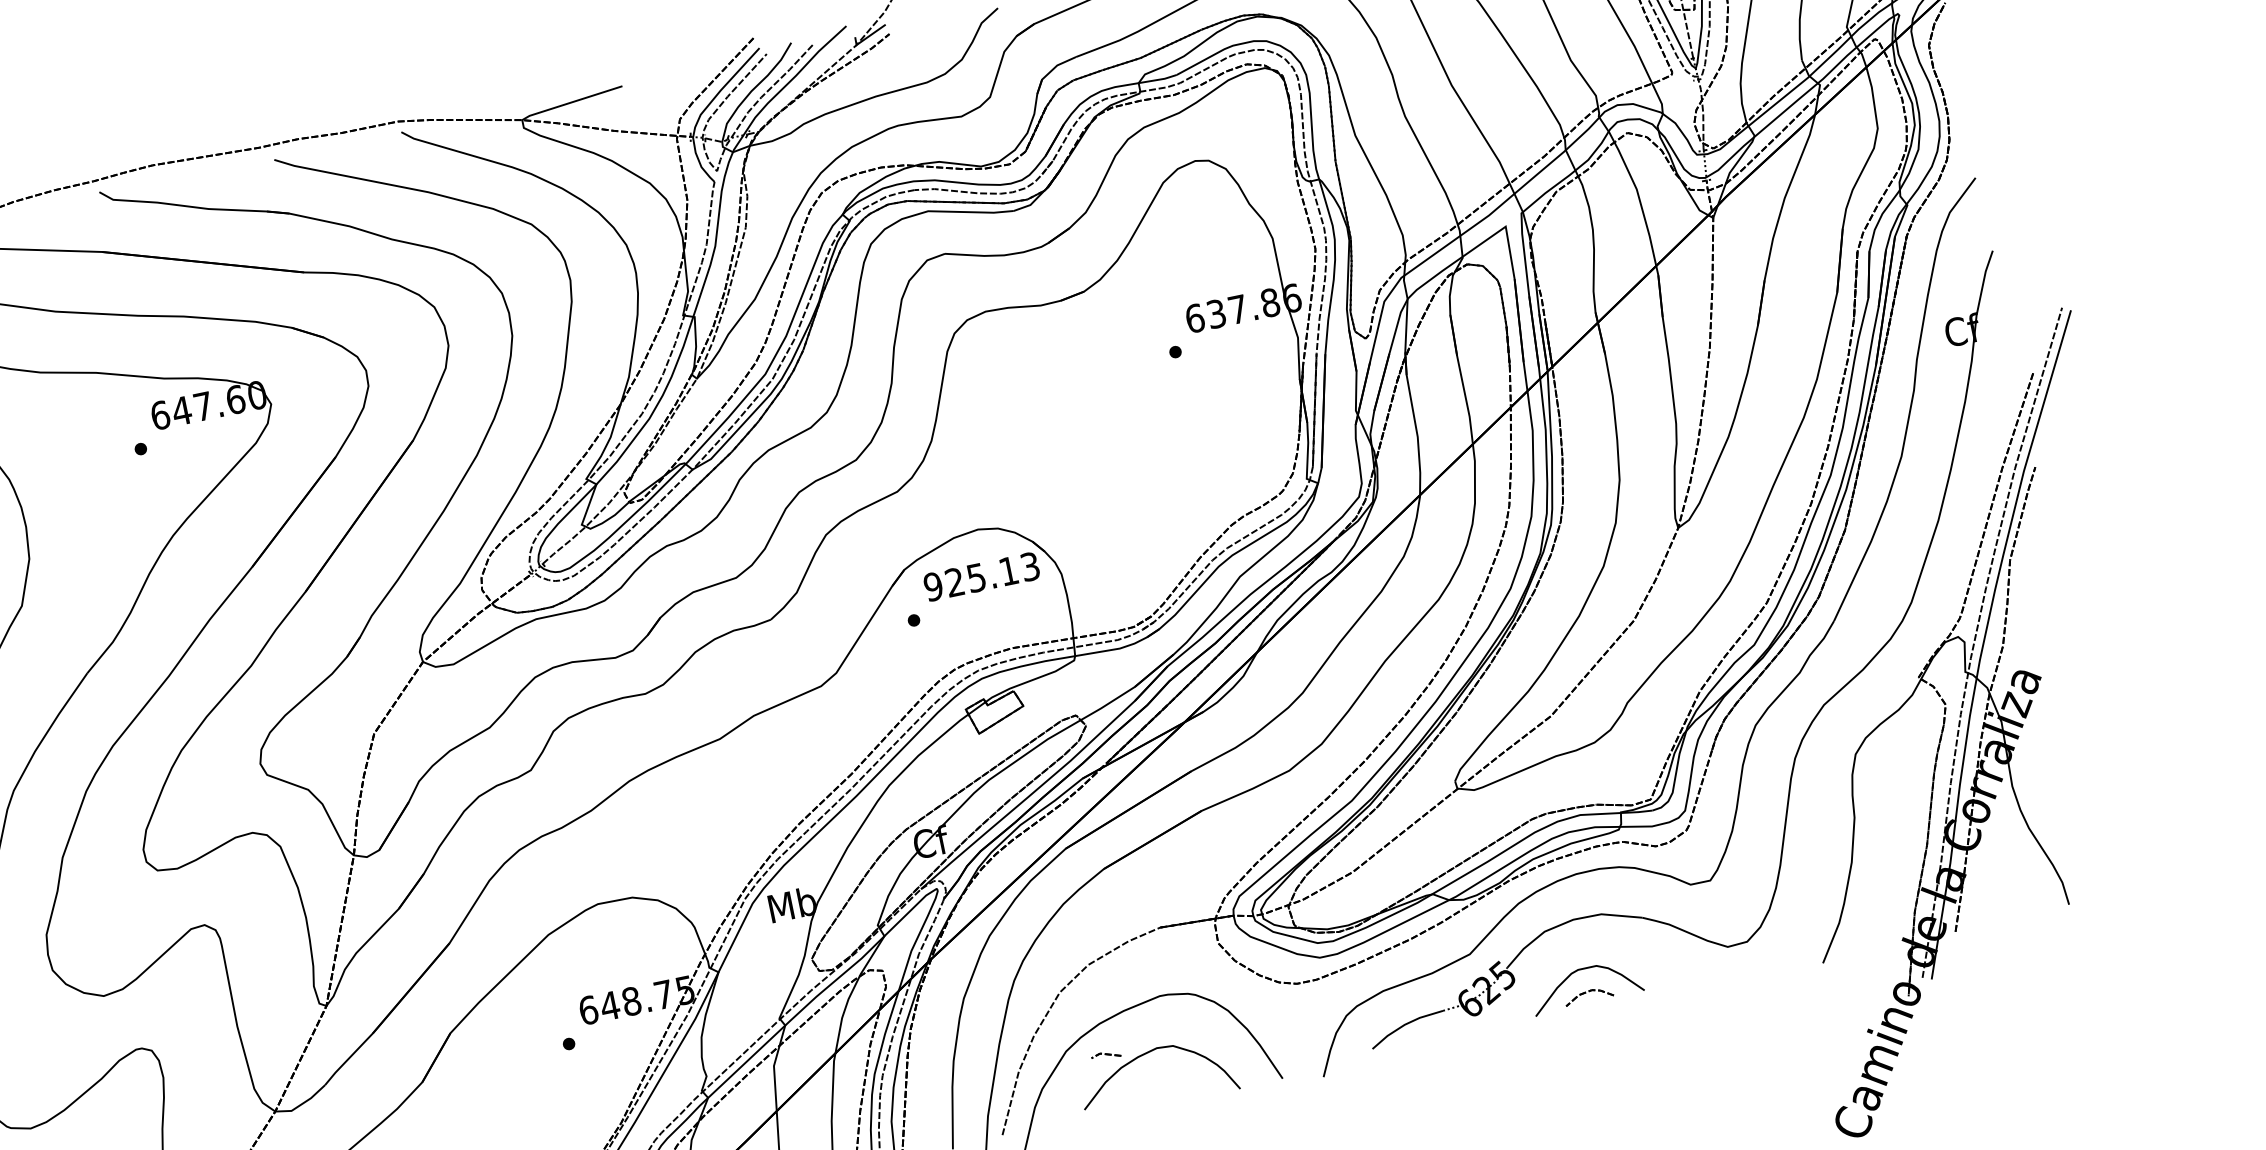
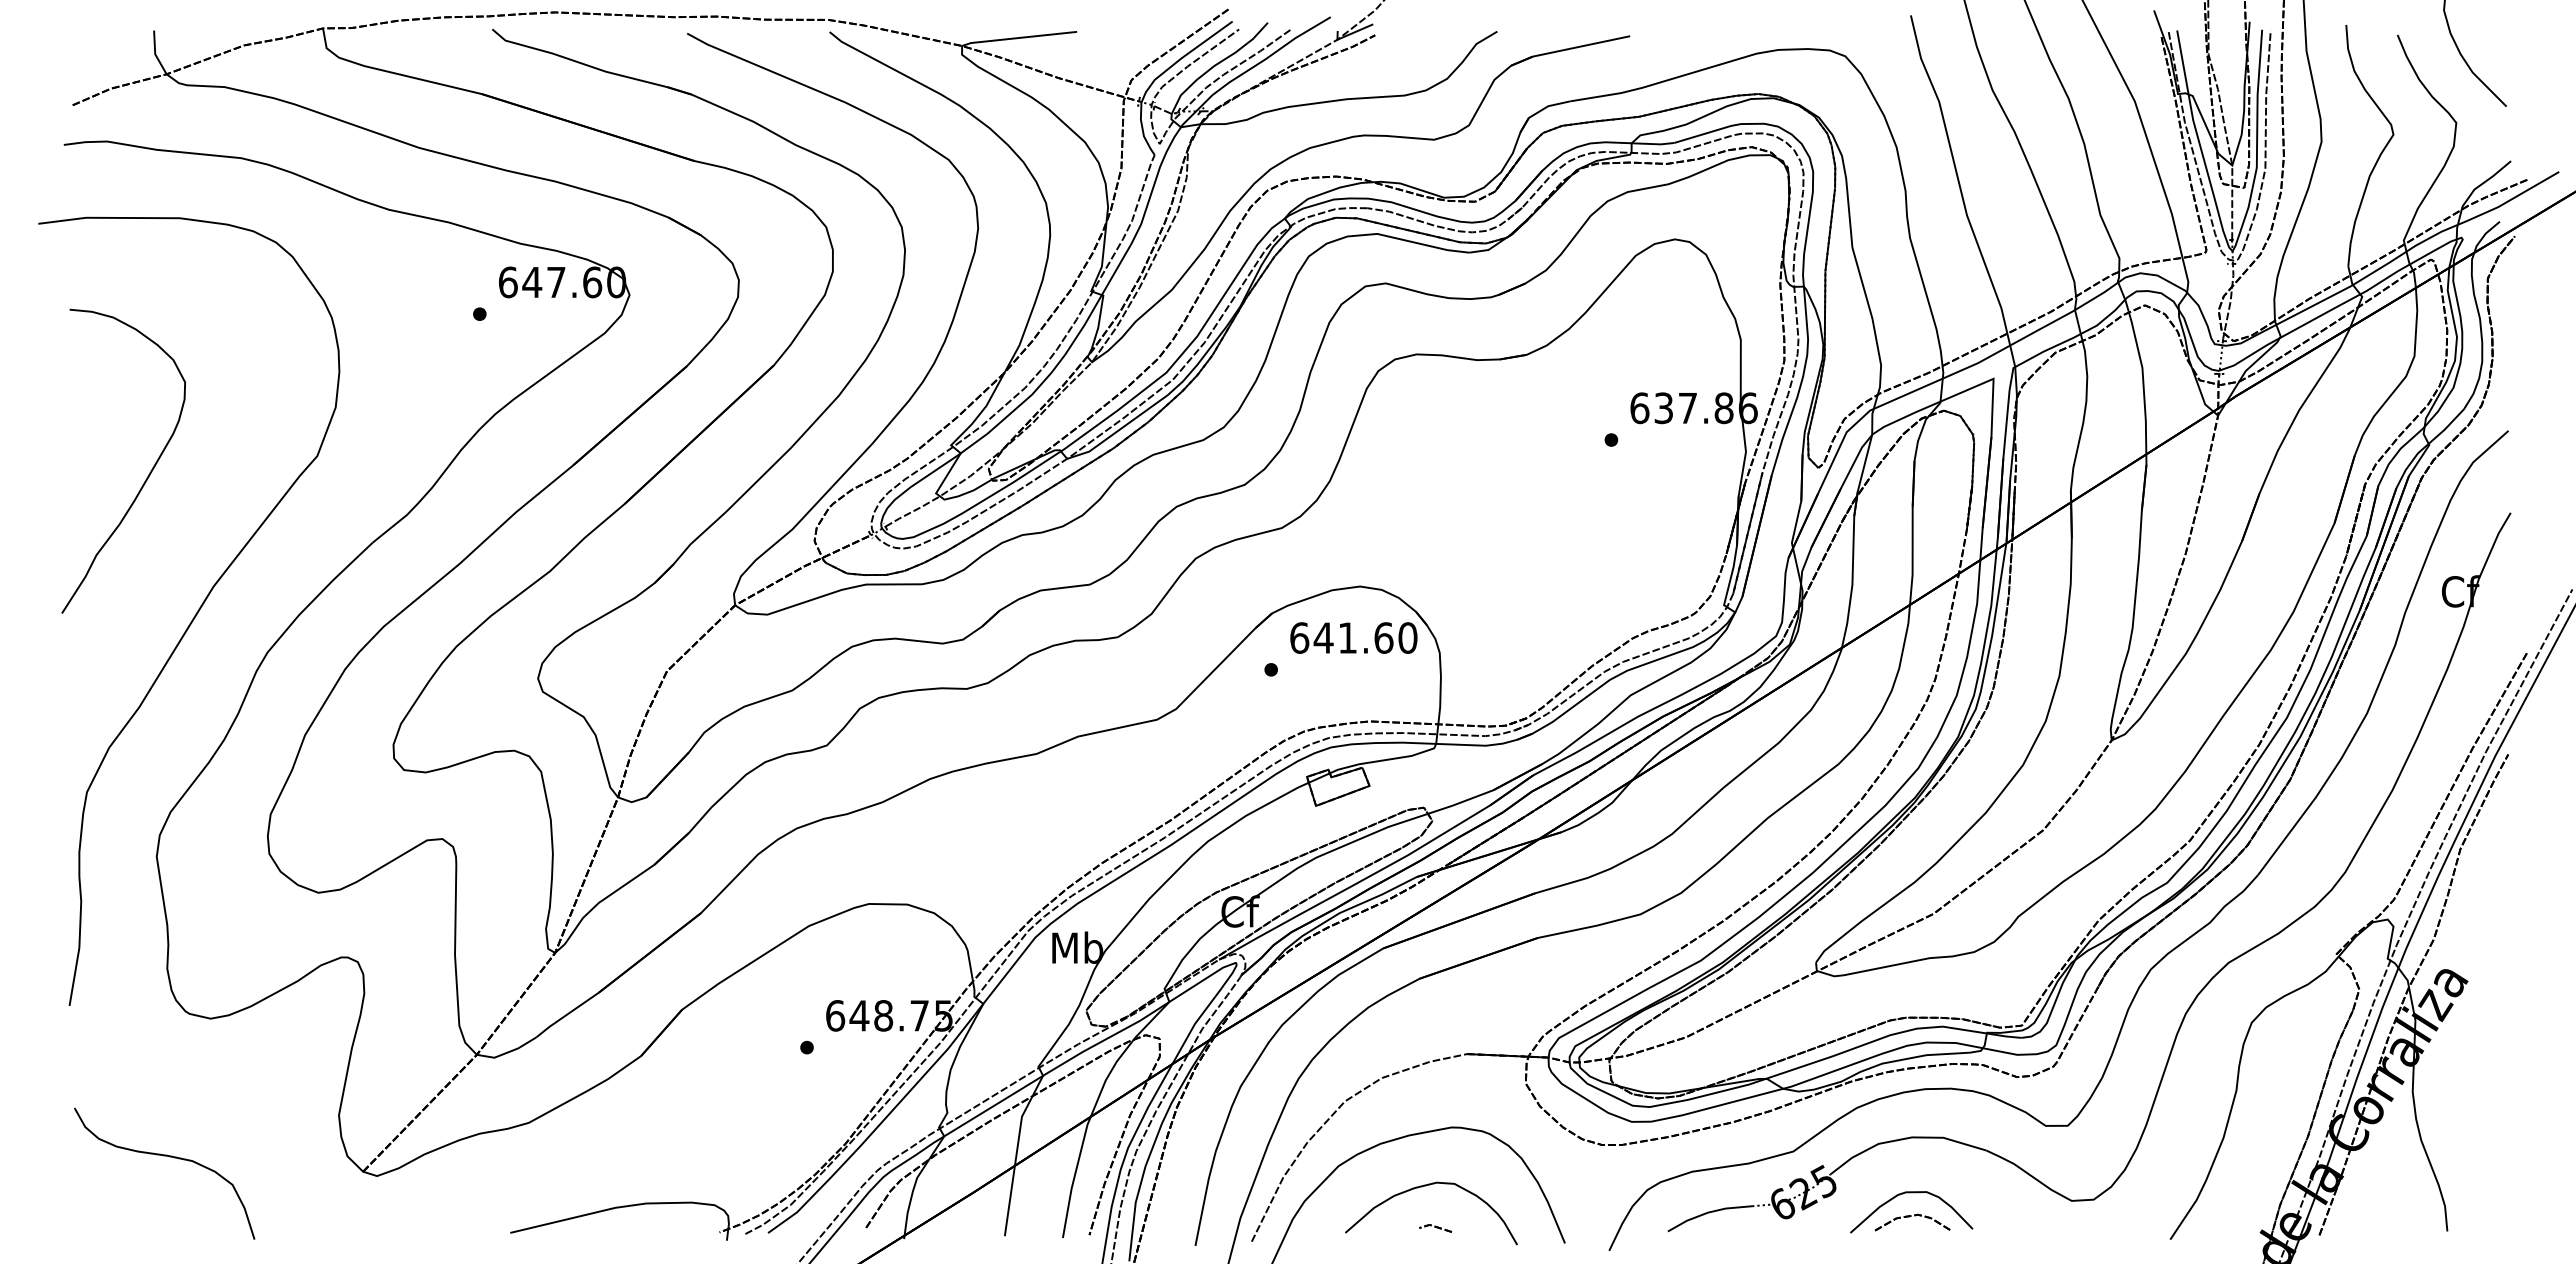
text: (981, 576) -> (1353, 637), 925.13 -> 641.60
part: (1589, 995) -> (1912, 1222), size x1.43
part: (1106, 1055) -> (1435, 1228), moved

